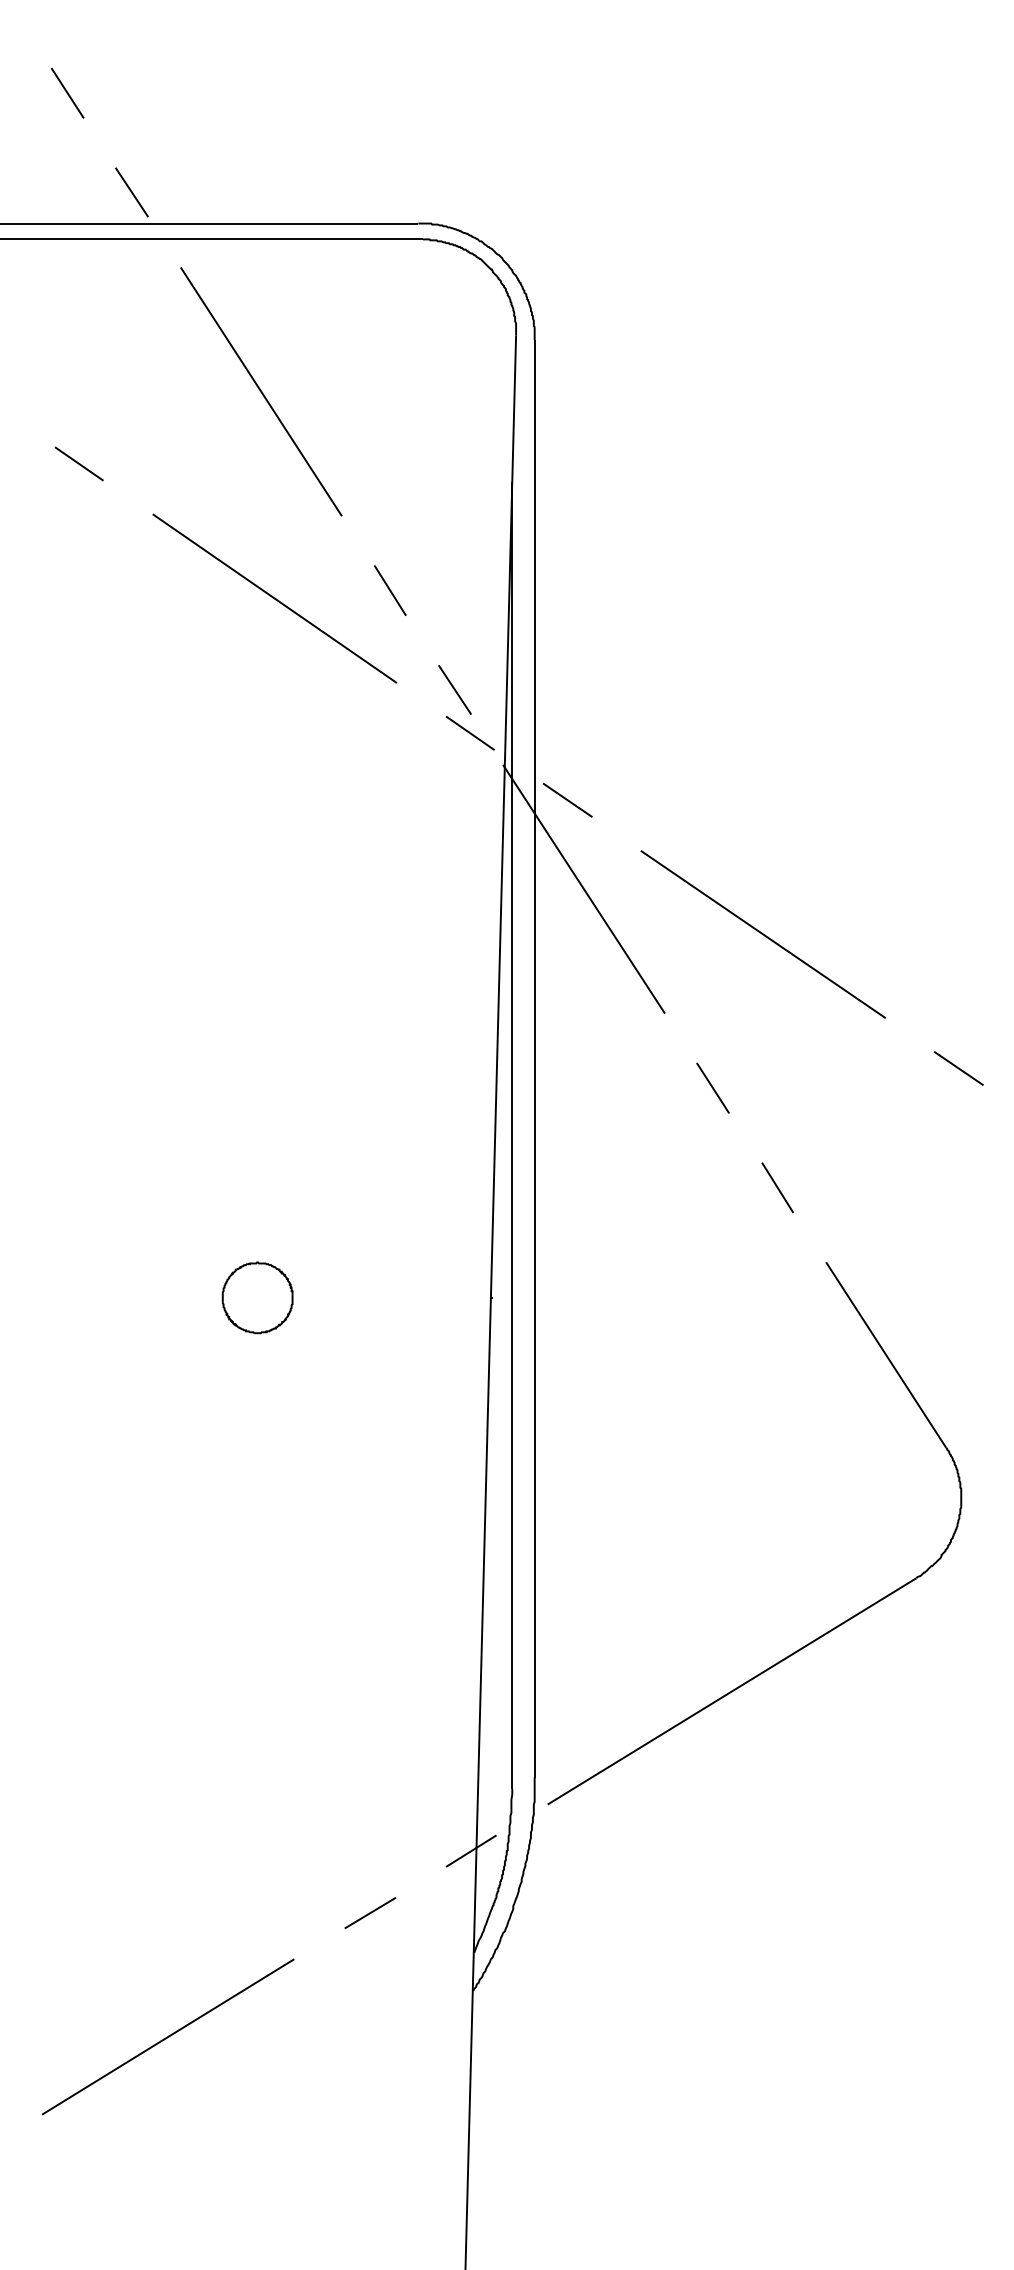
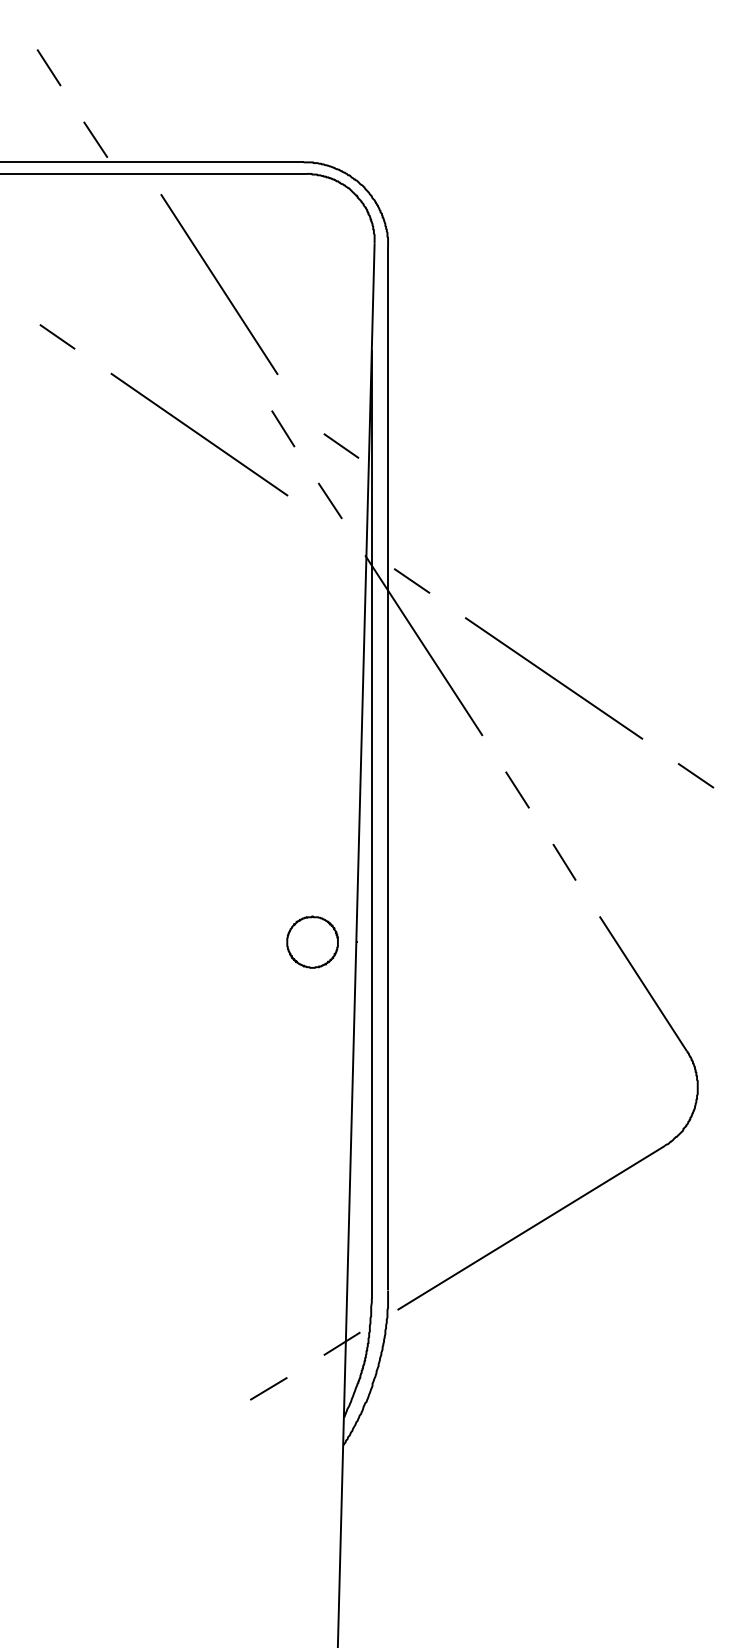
line: (261, 391) -> (219, 284), moved
line: (469, 733) -> (340, 446), moved
part: (257, 1297) -> (312, 941), moved
line: (168, 2036) -> (122, 1478), removed

